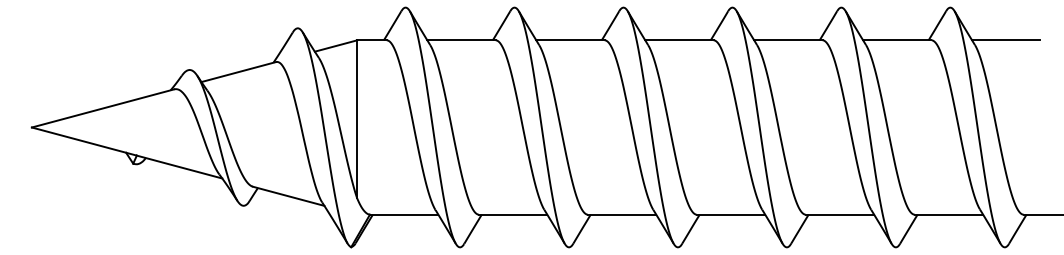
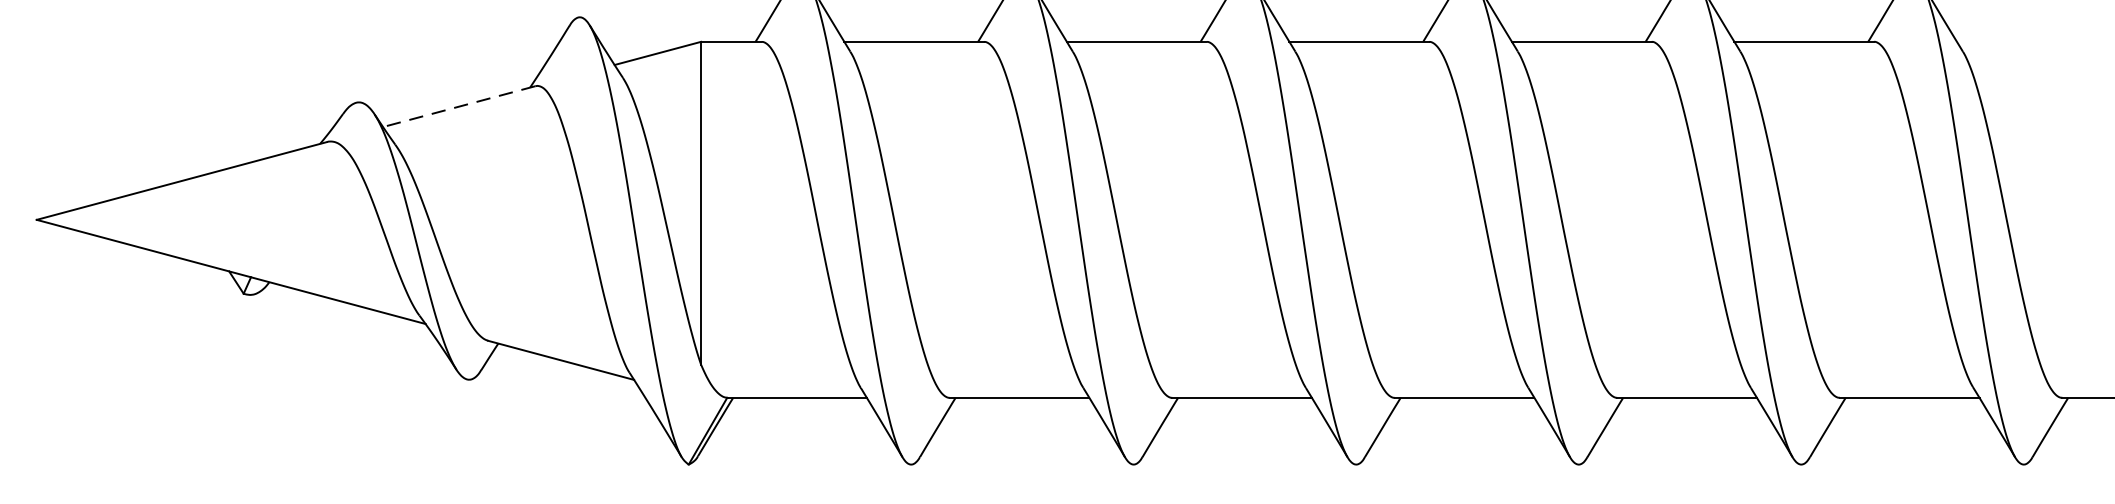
line: (1006, 40) -> (2027, 42), removed
line: (238, 72) -> (458, 107), solid -> dashed

